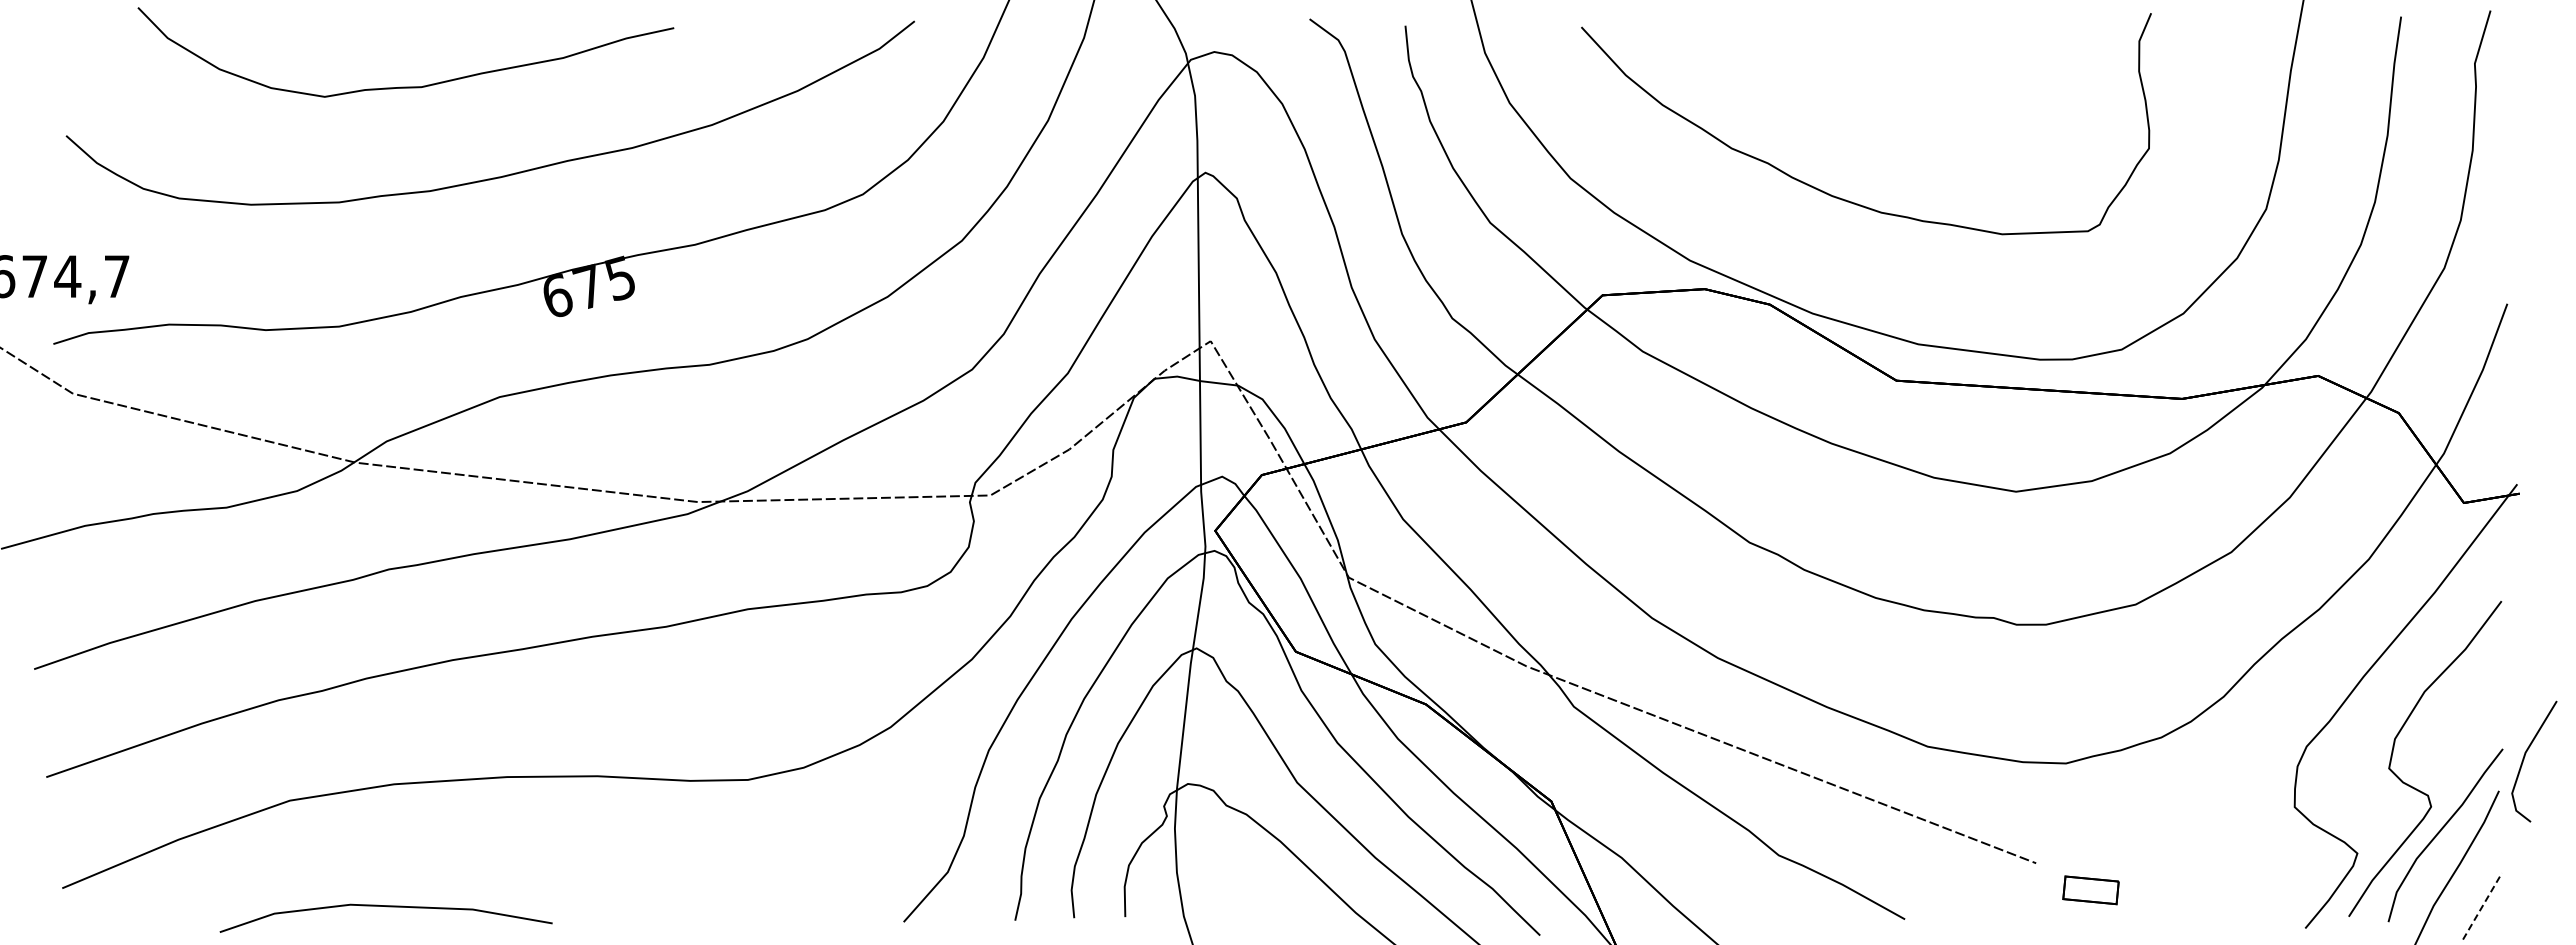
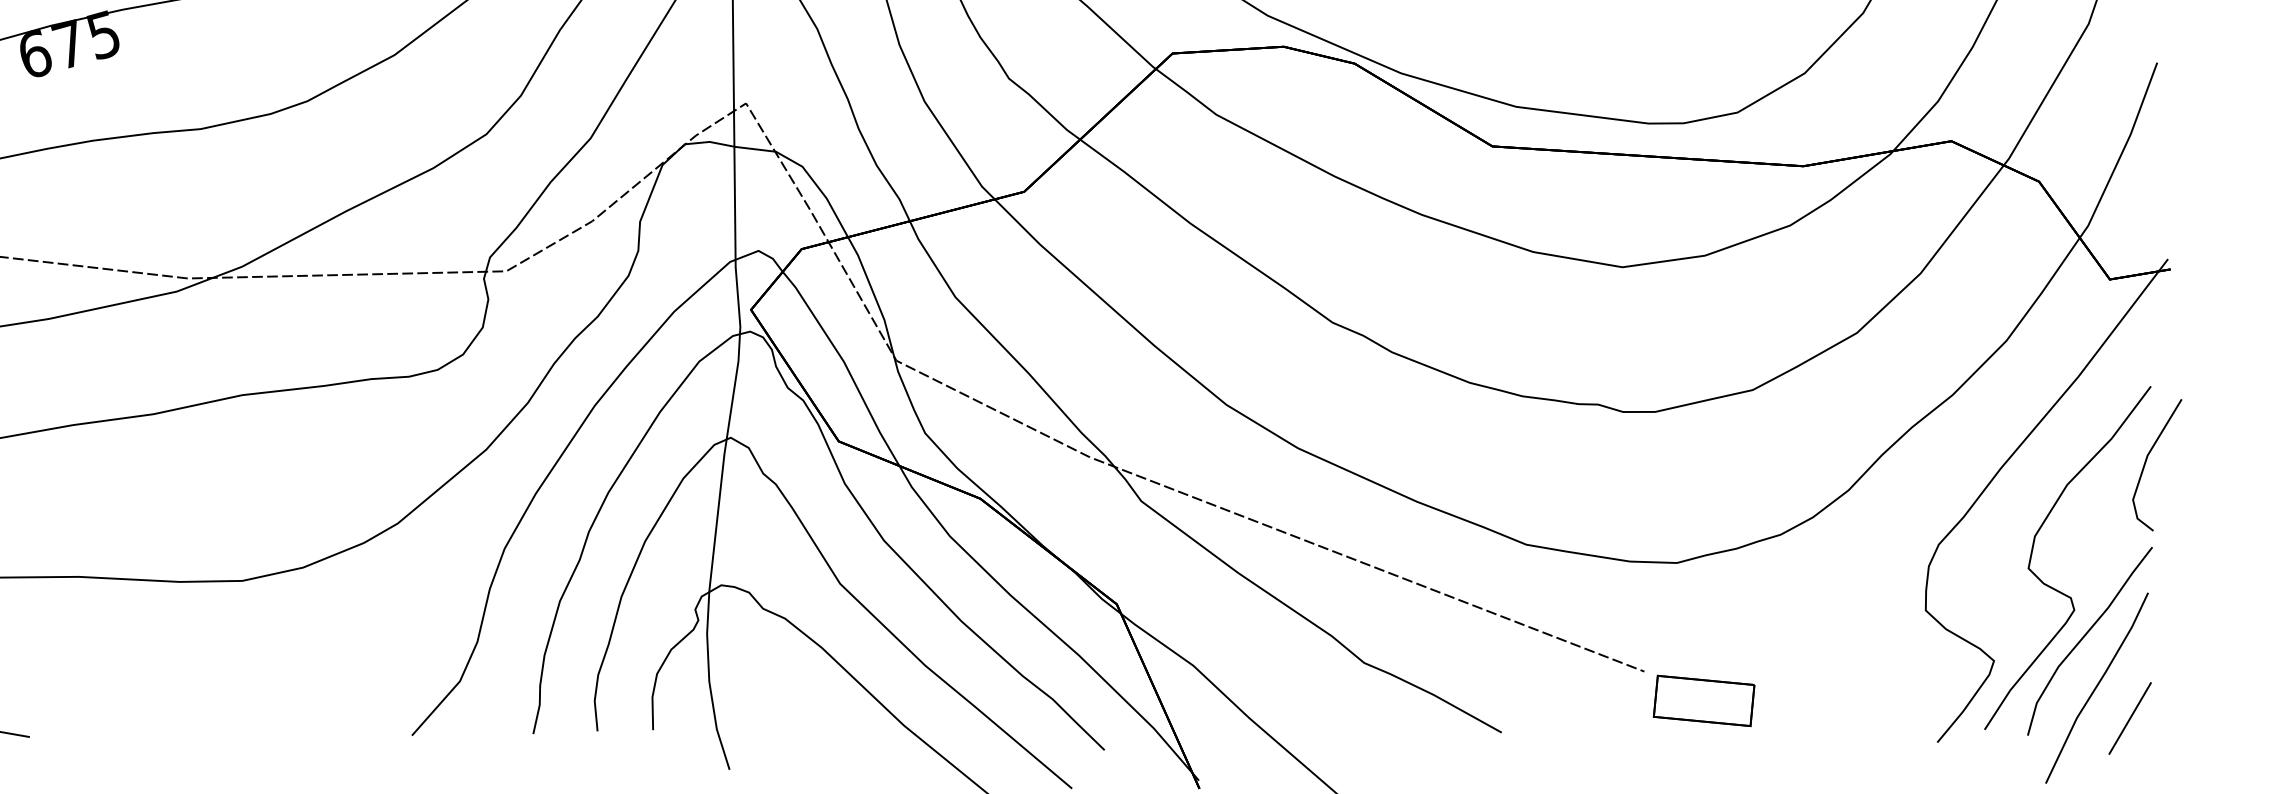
line: (2524, 759) -> (2146, 462), moved
part: (2090, 890) -> (1703, 701), size x1.67
line: (2482, 906) -> (2130, 718), dashed -> solid

